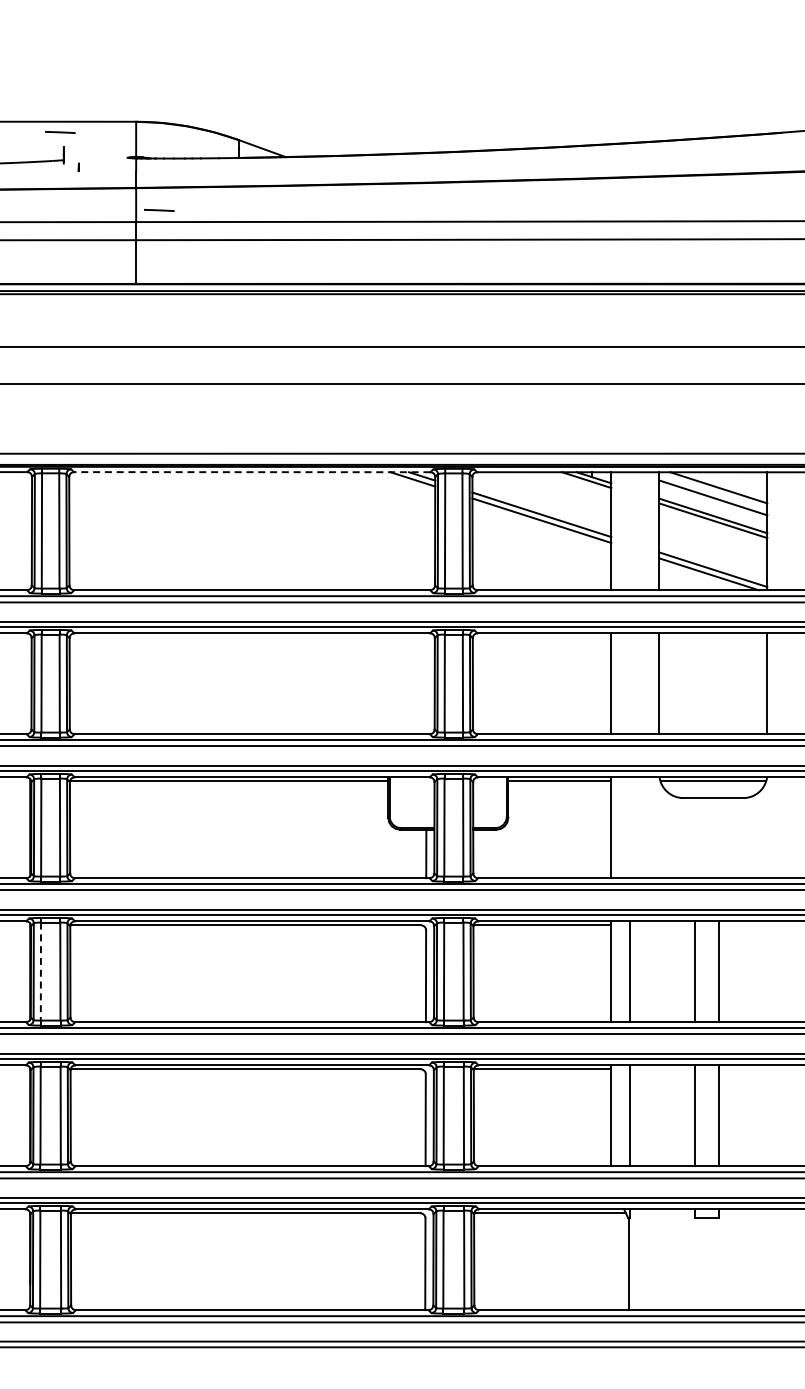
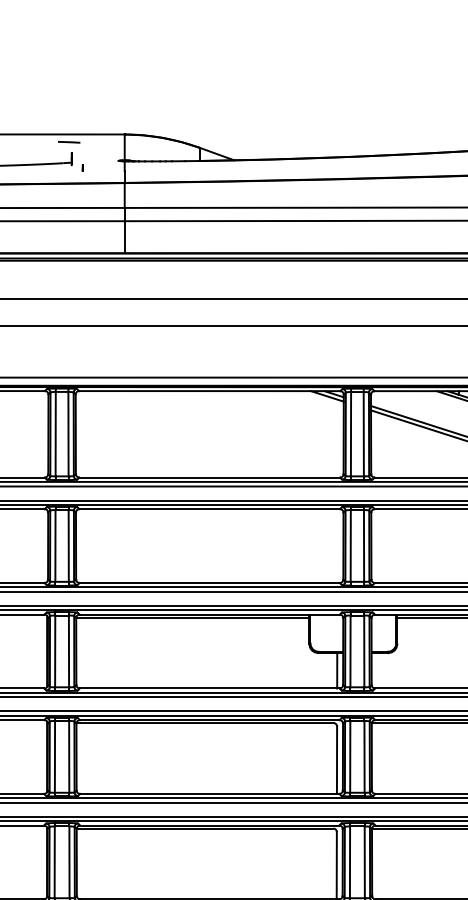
line: (159, 210) -> (141, 199), removed
line: (251, 472) -> (209, 391), dashed -> solid
line: (40, 972) -> (54, 757), dashed -> solid

